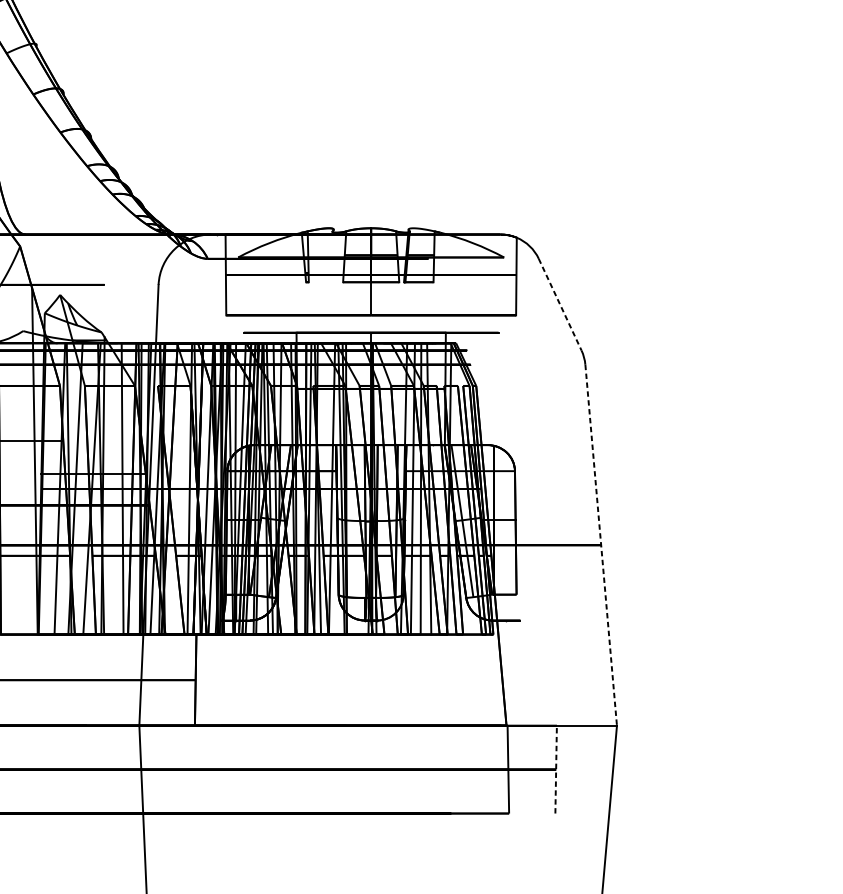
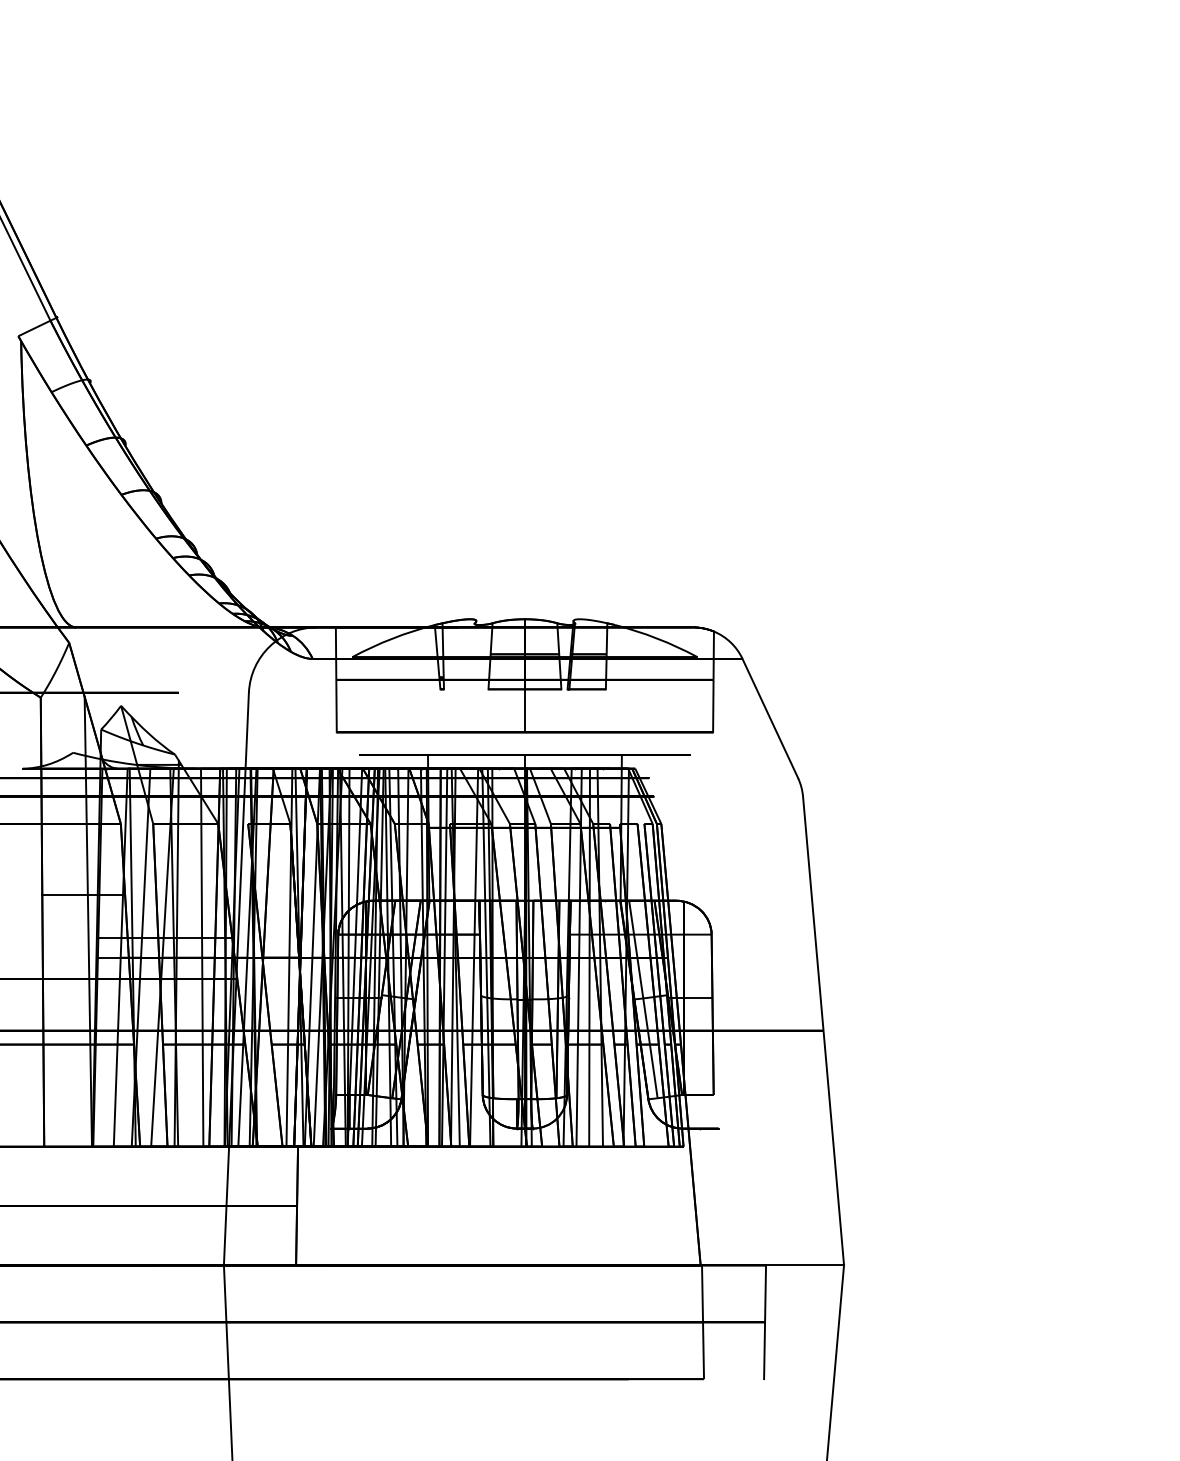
line: (560, 304) -> (770, 718), dashed -> solid
line: (601, 545) -> (823, 1031), dashed -> solid
line: (556, 769) -> (765, 1322), dashed -> solid

